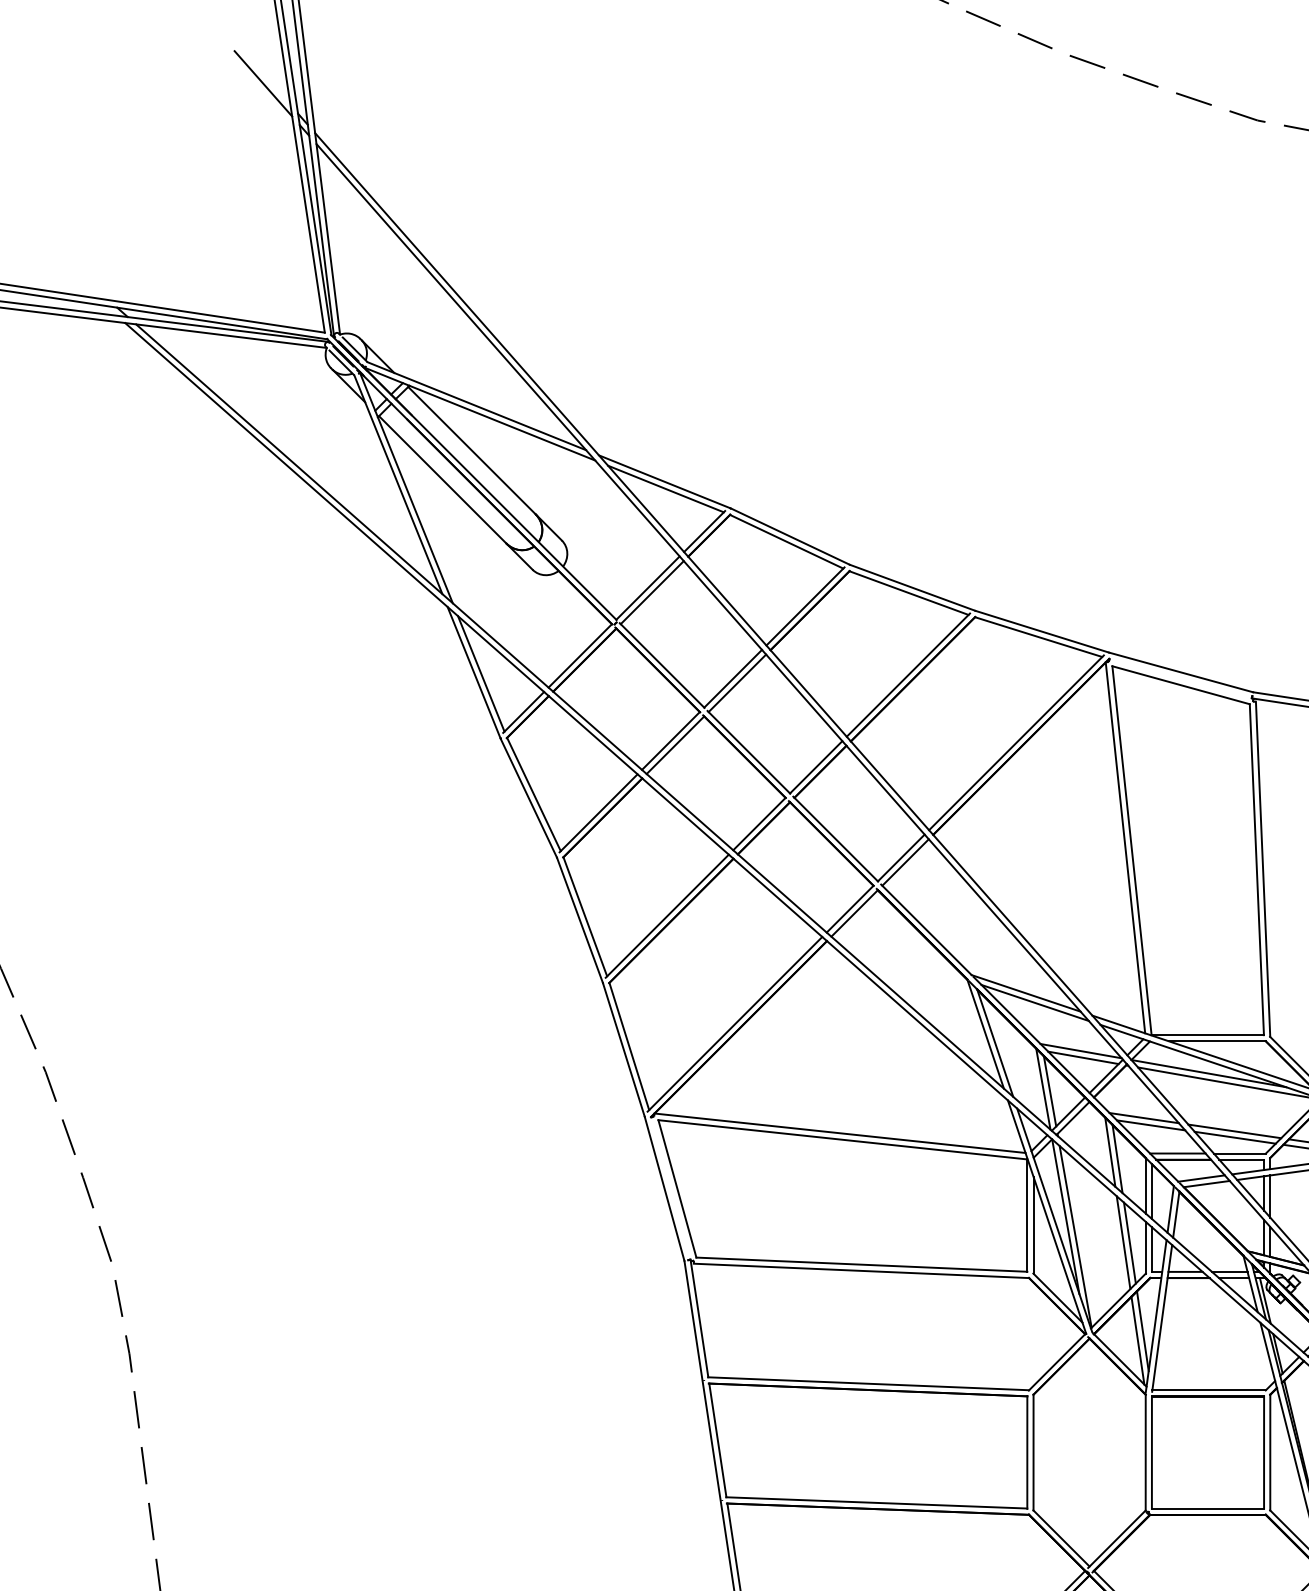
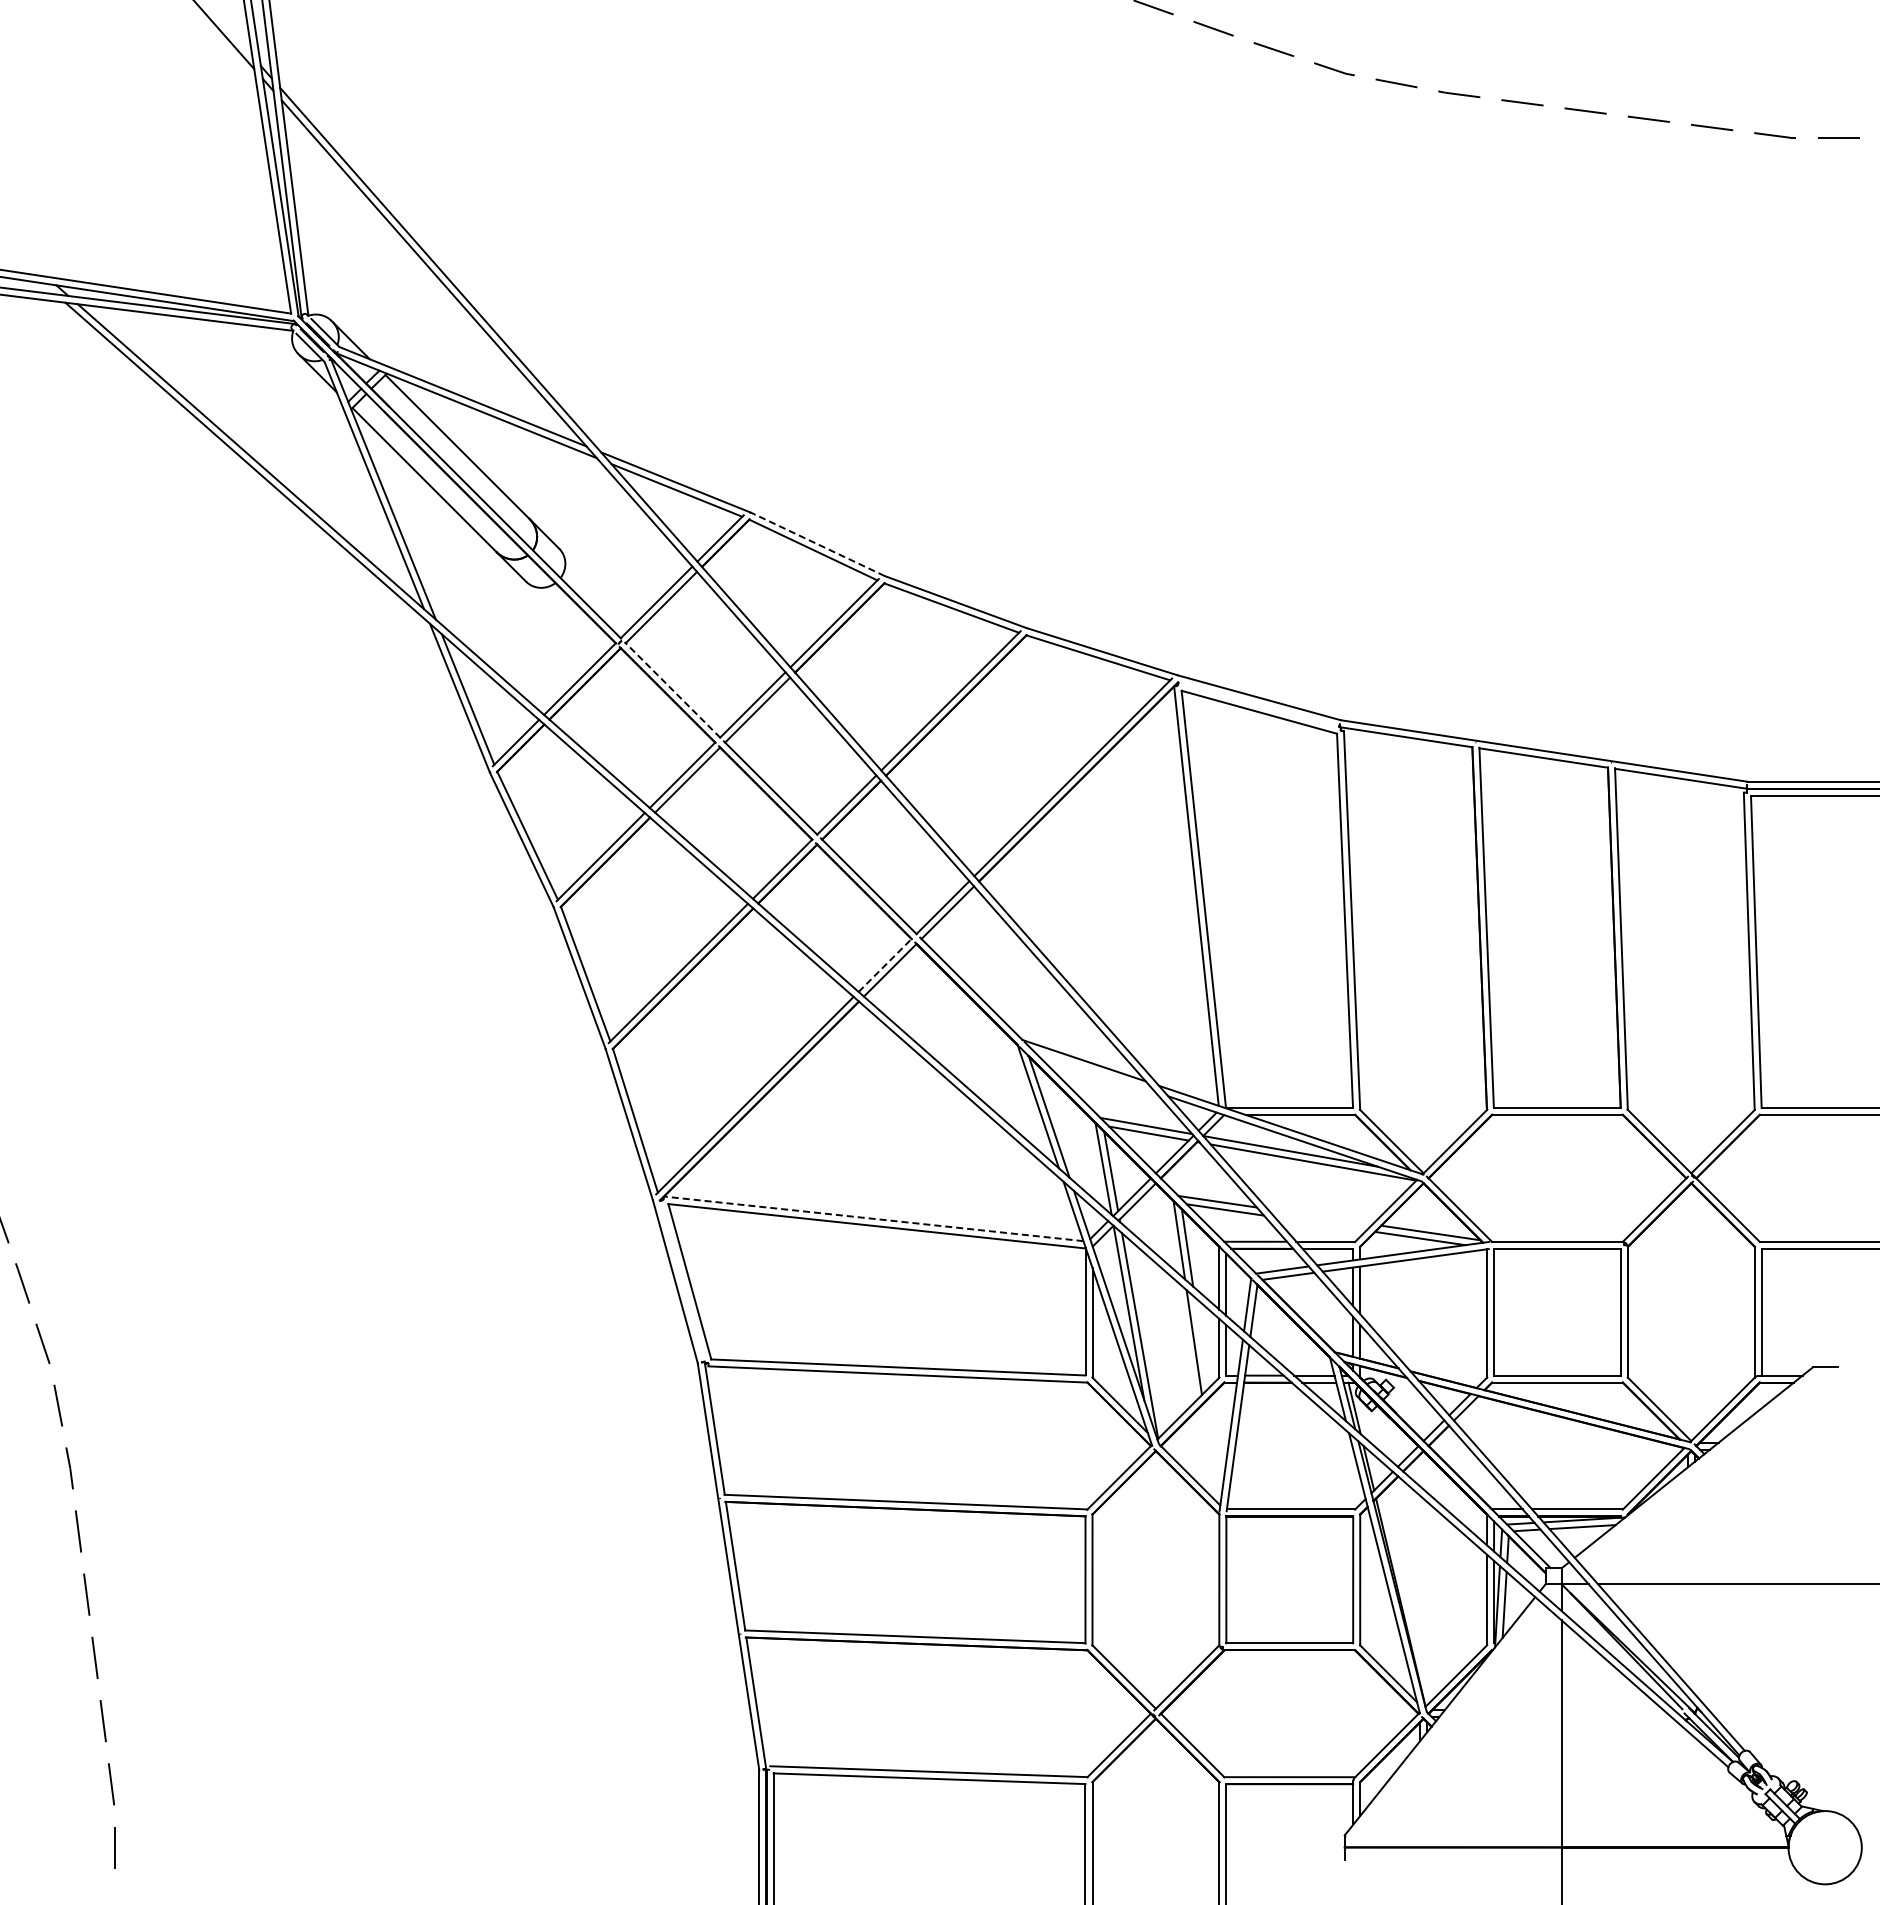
line: (790, 536) -> (817, 544), solid -> dashed
line: (662, 665) -> (672, 690), solid -> dashed
line: (850, 909) -> (885, 965), solid -> dashed
line: (1035, 1002) -> (1094, 1071), removed
line: (1234, 1131) -> (1319, 1216), removed
line: (839, 1132) -> (873, 1218), solid -> dashed
line: (1235, 1137) -> (1320, 1223), removed
line: (1129, 1242) -> (1201, 1342), removed
line: (1142, 1331) -> (1215, 1442), removed
line: (1137, 1340) -> (1210, 1453), removed

